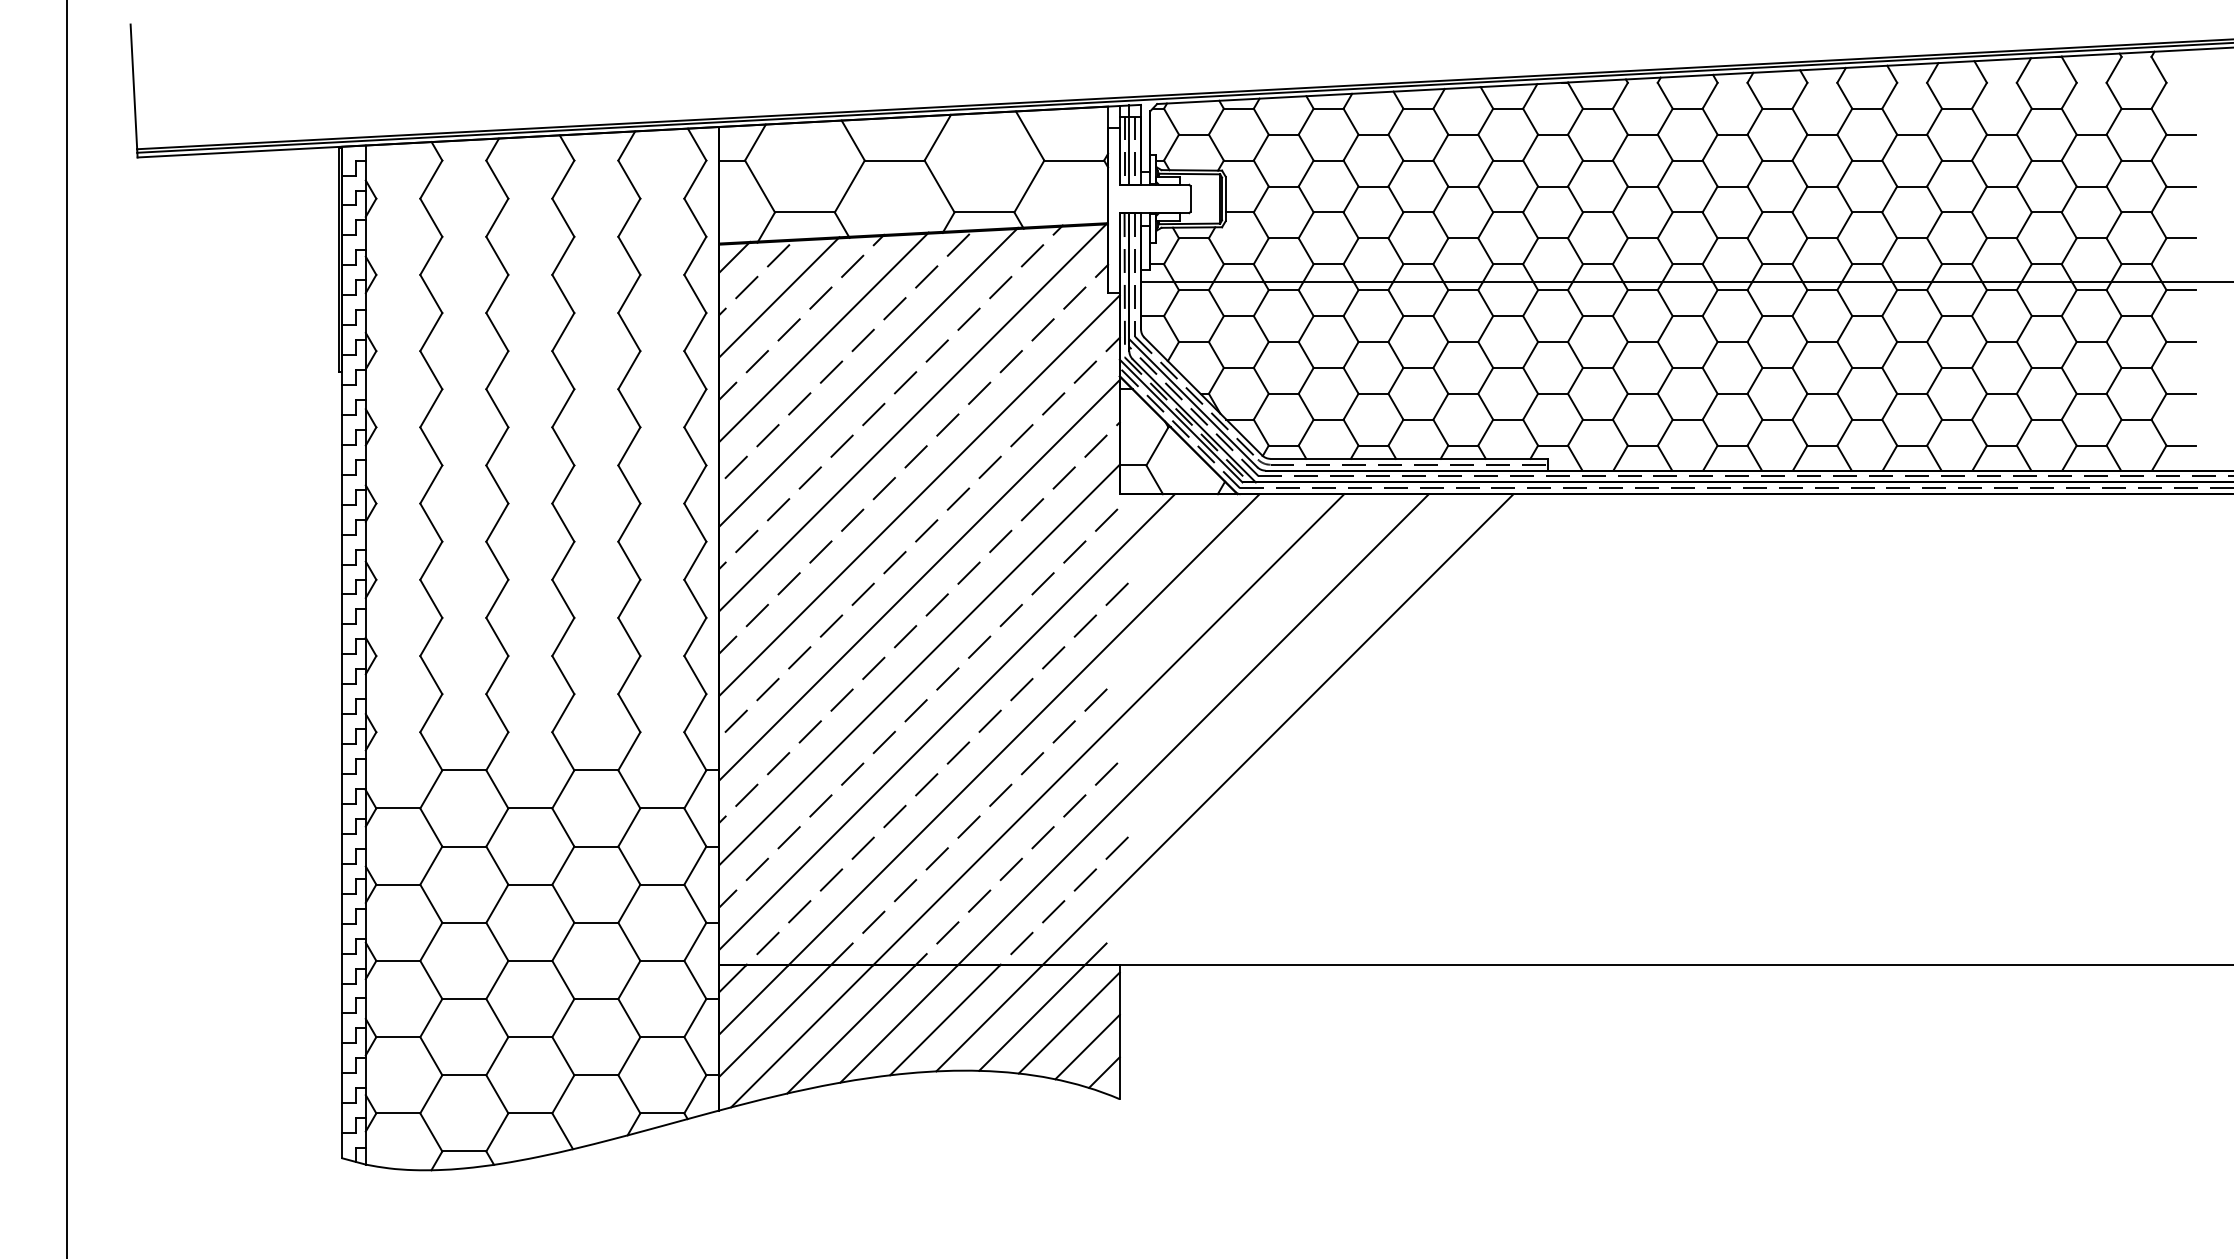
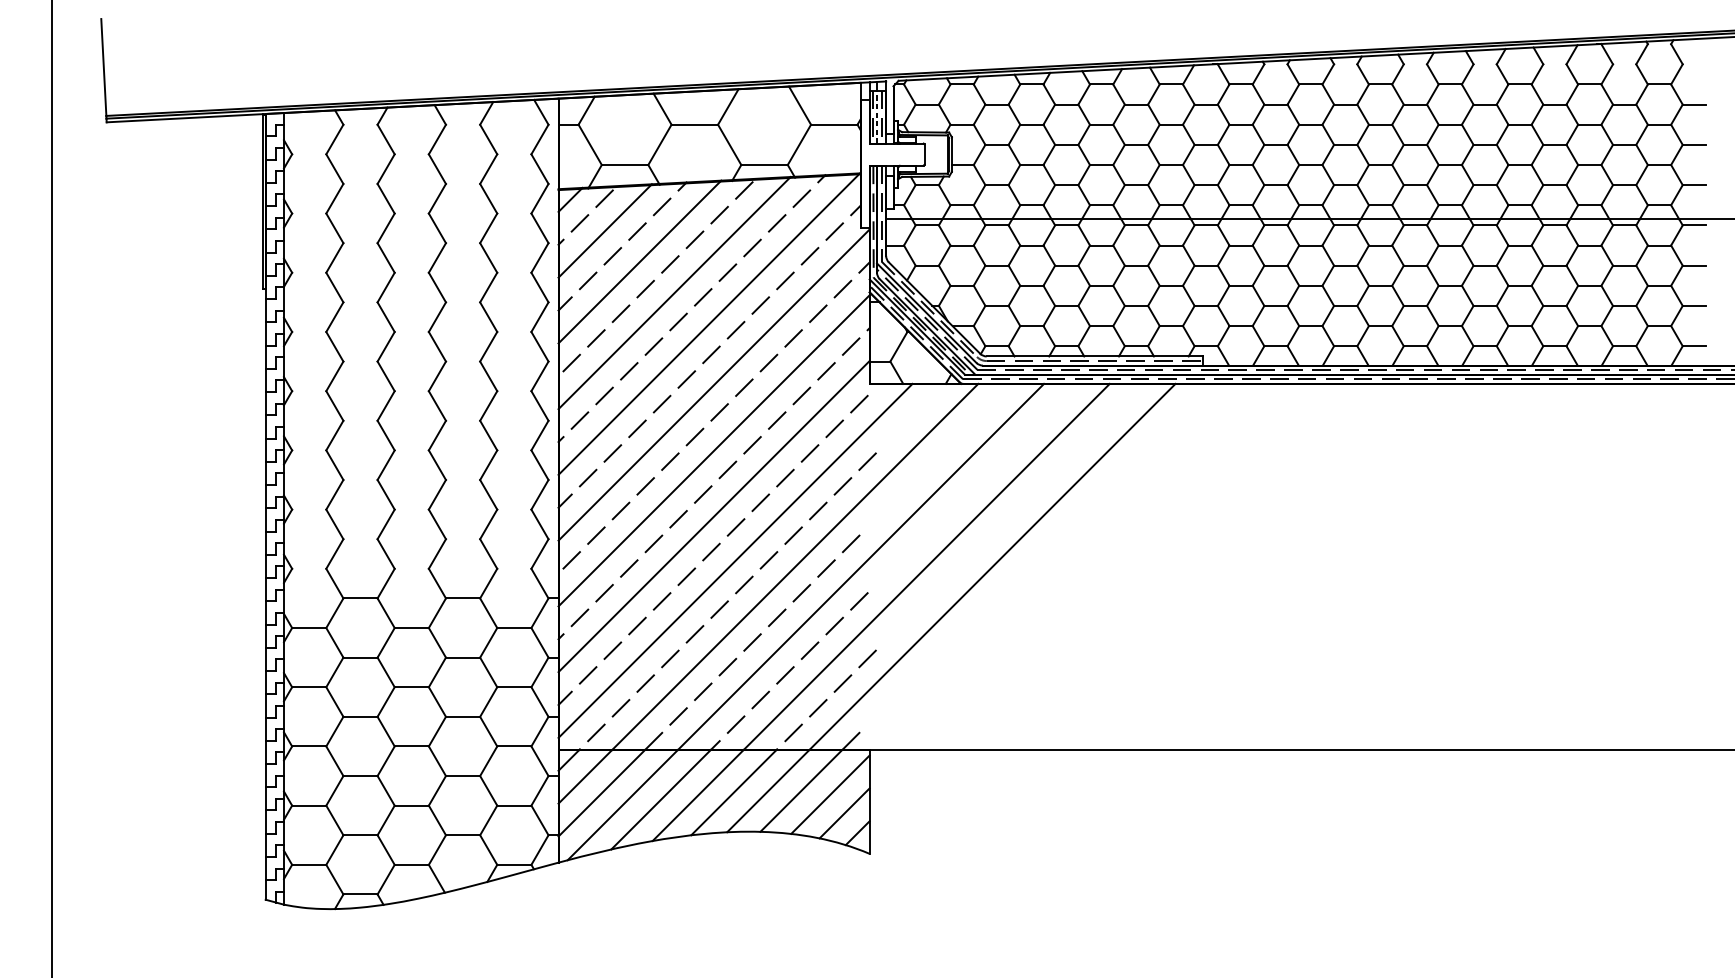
line: (1129, 150) -> (877, 116), solid -> dashed

